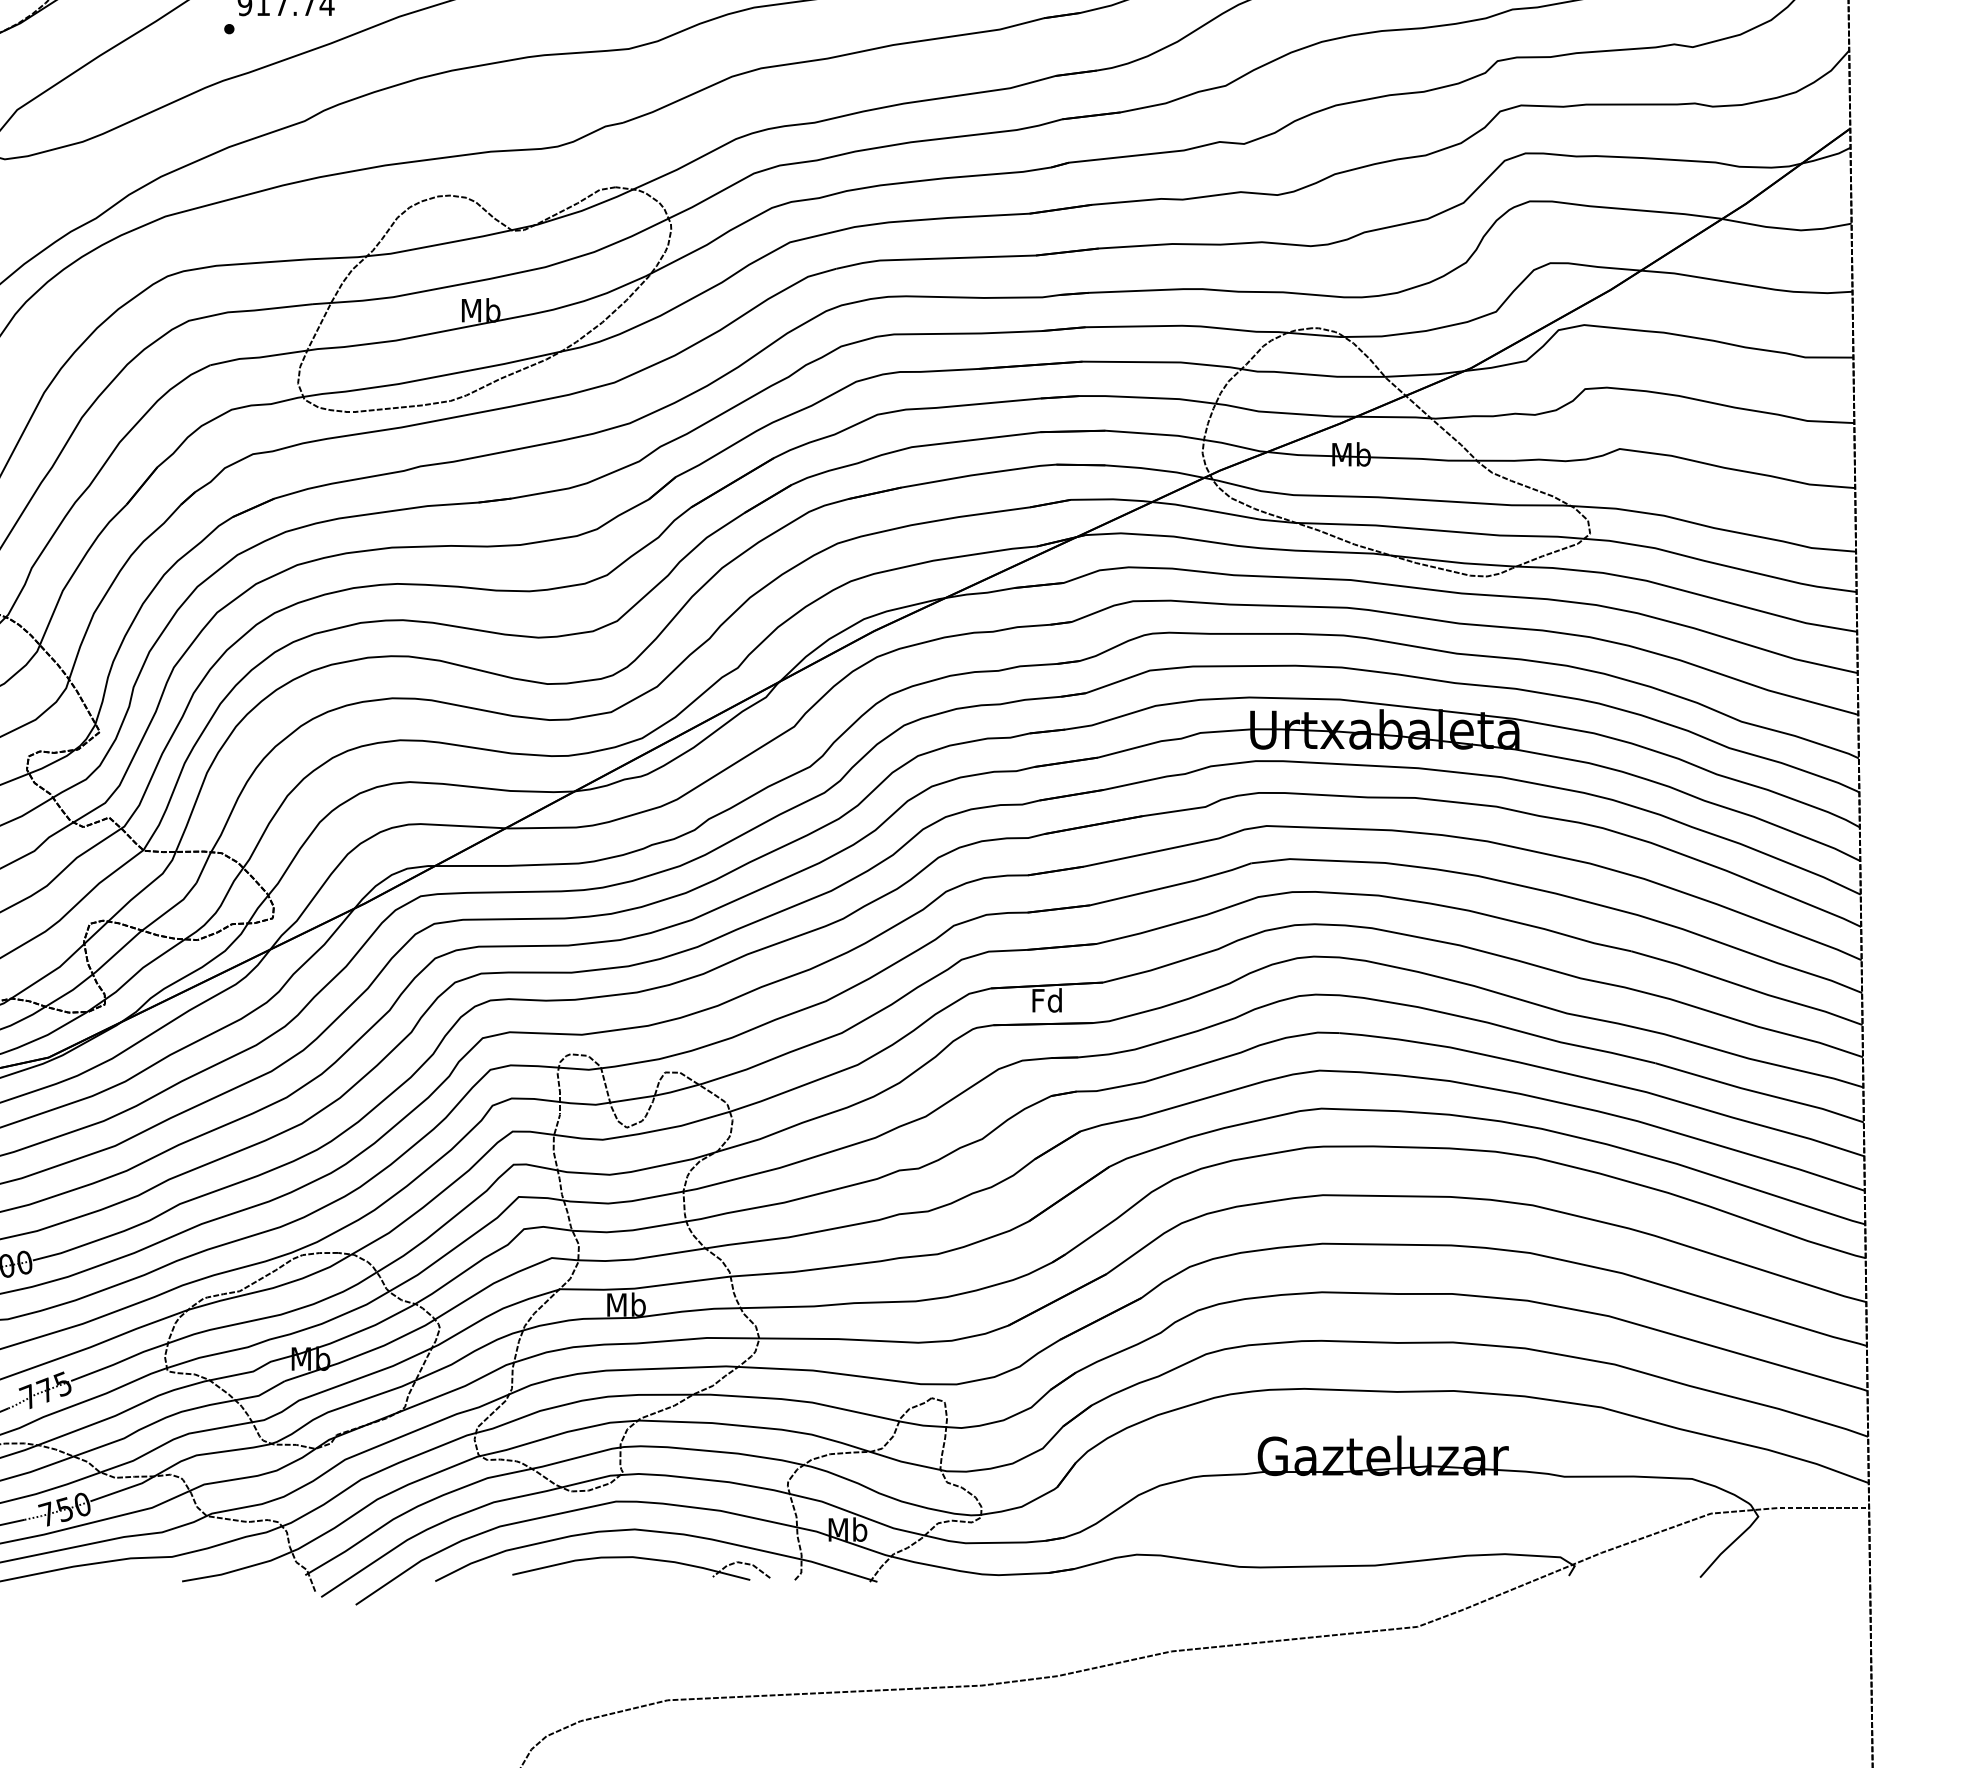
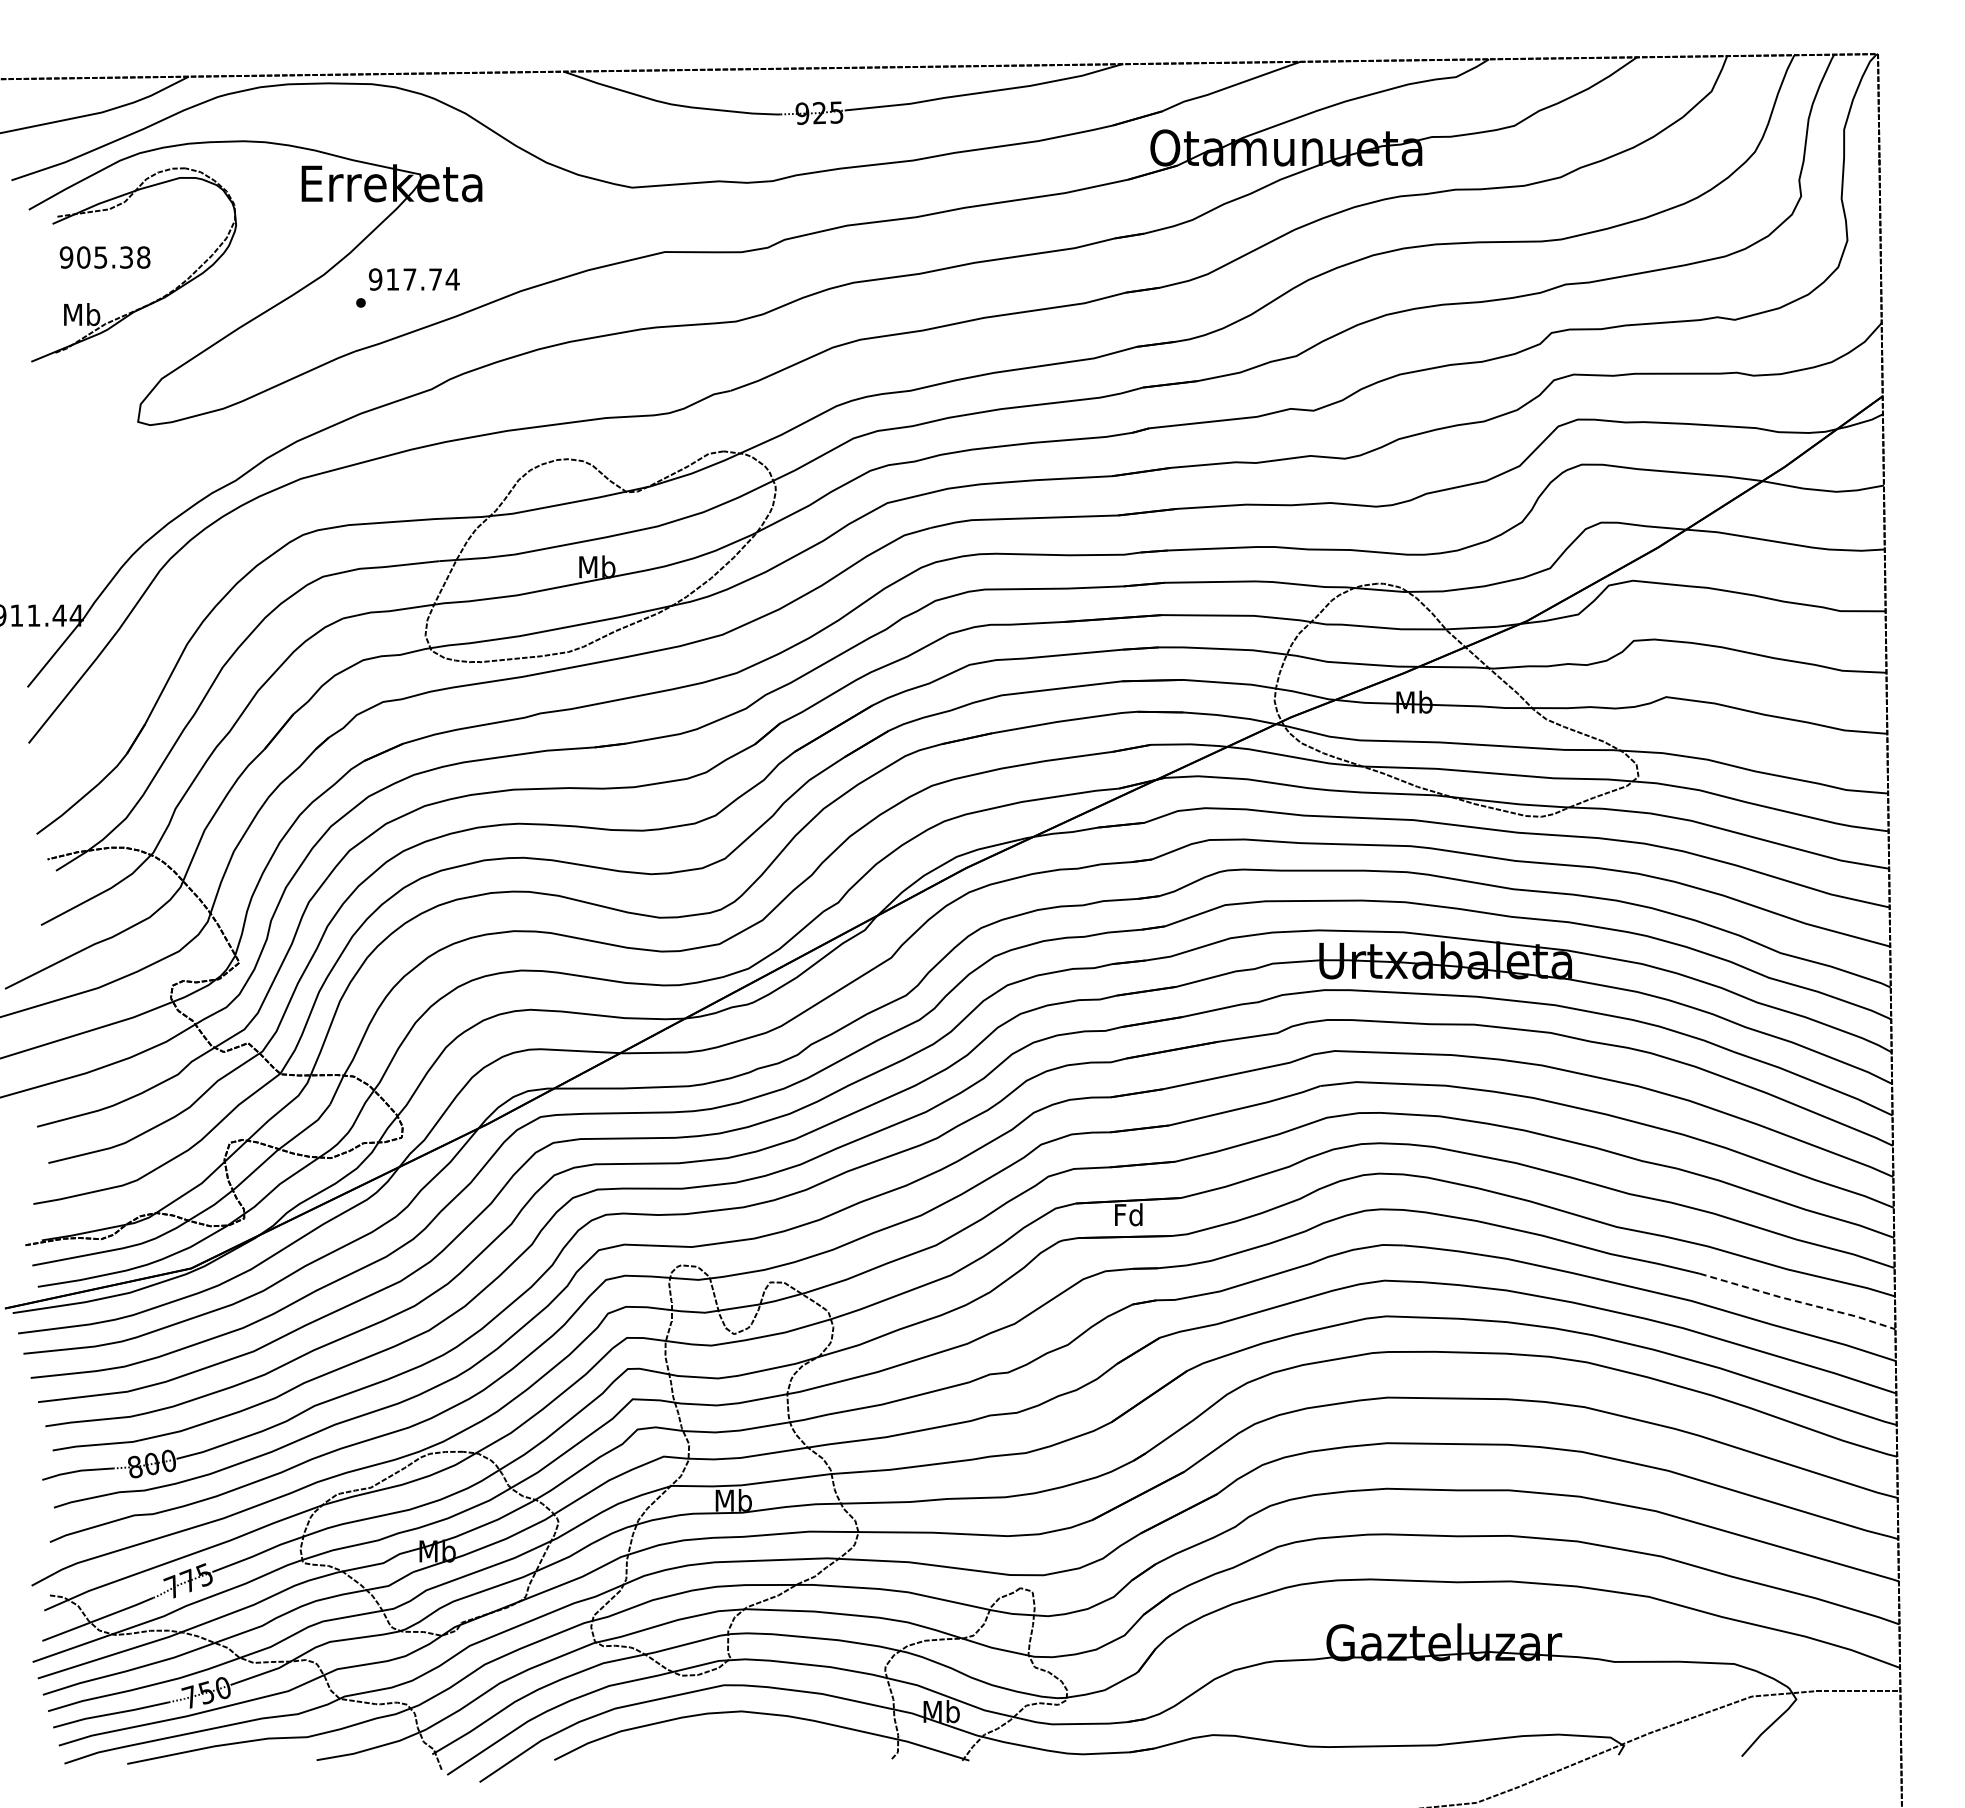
line: (1760, 1092) -> (1798, 1301), solid -> dashed
part: (641, 1559) -> (747, 1739), removed

